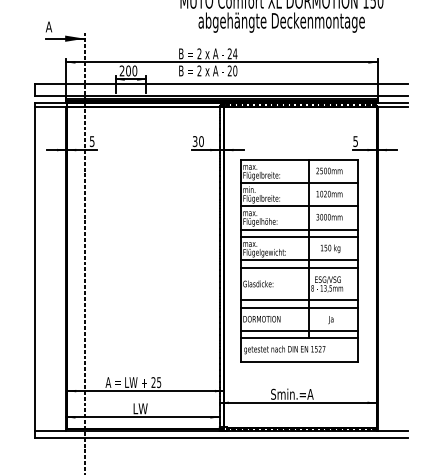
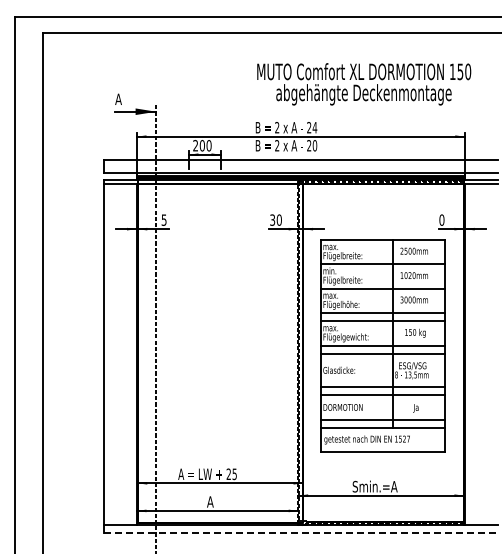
text: (355, 140) -> (441, 219), 5 -> 0
text: (139, 408) -> (214, 501), LW -> A
line: (221, 438) -> (300, 533), solid -> dashed

